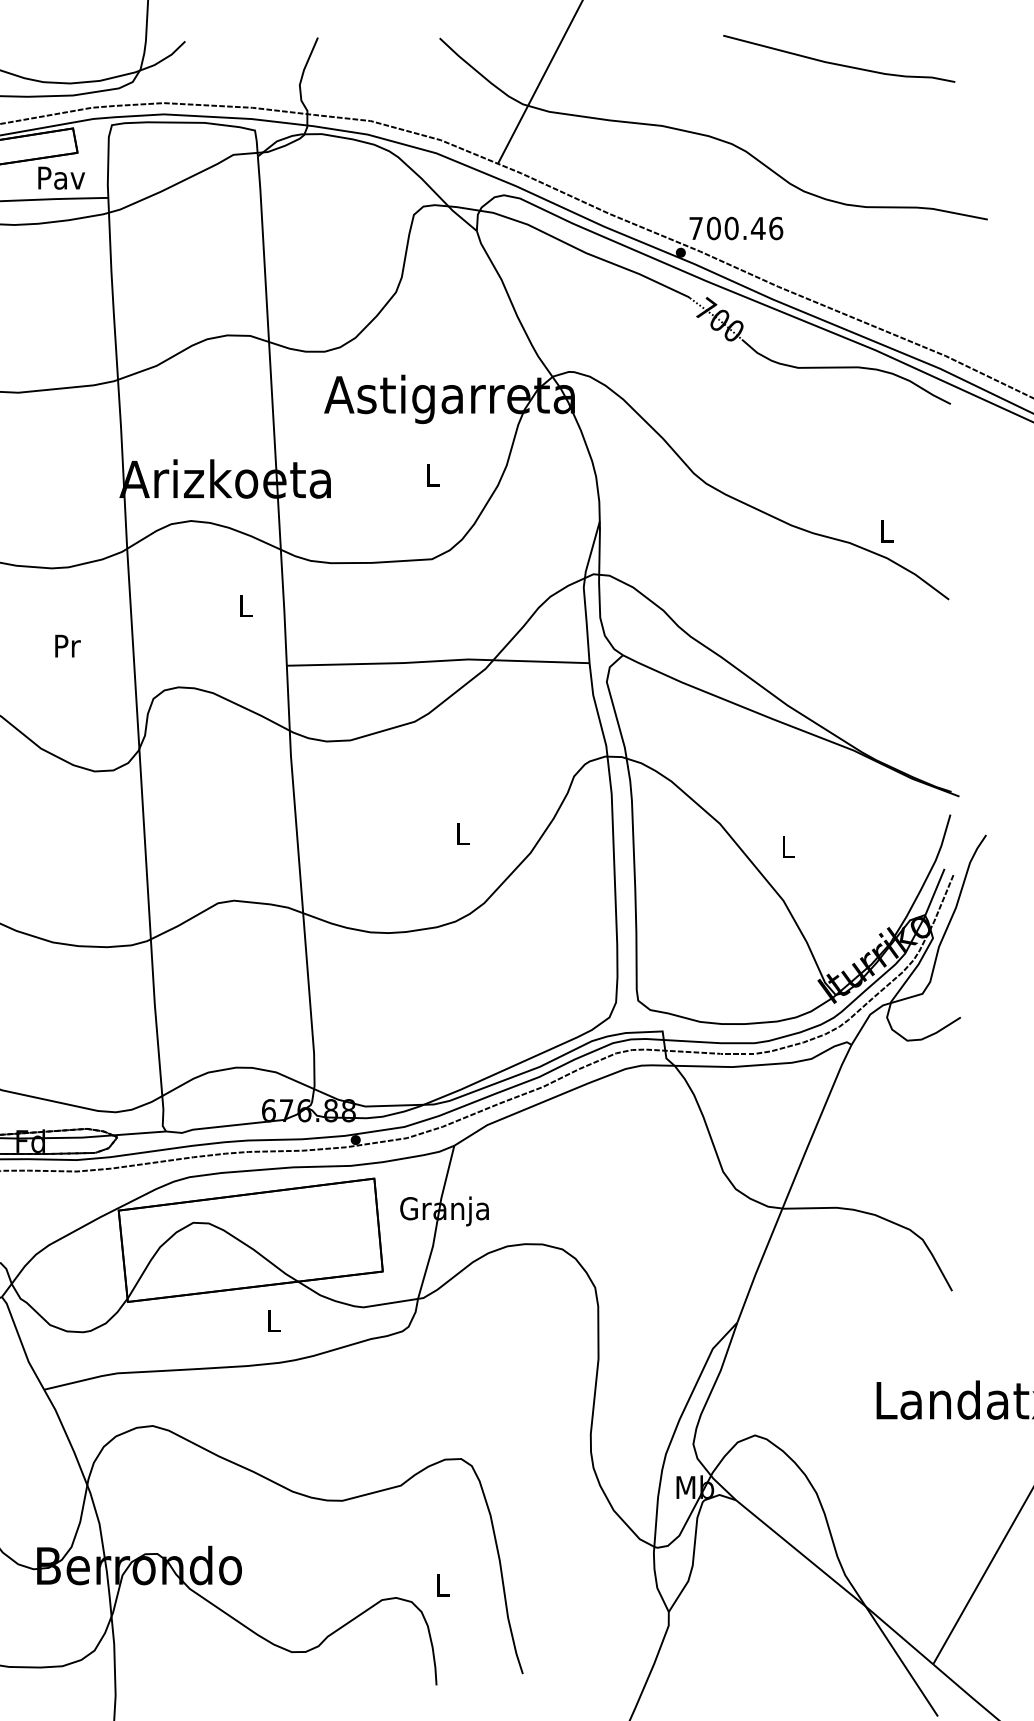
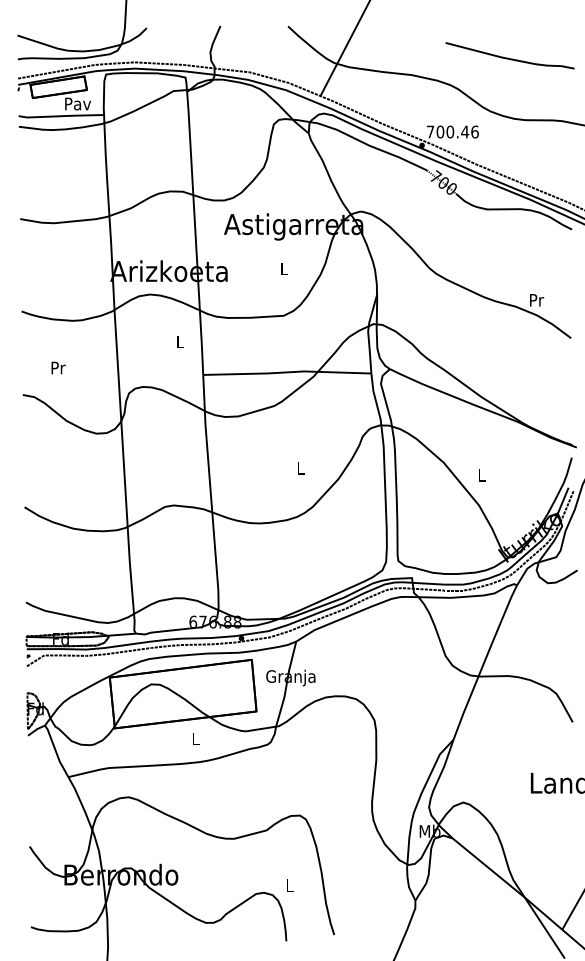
curve: (836, 61) -> (508, 57), moved
text: (888, 531) -> (537, 300), L -> Pr
text: (67, 645) -> (58, 367), moved

